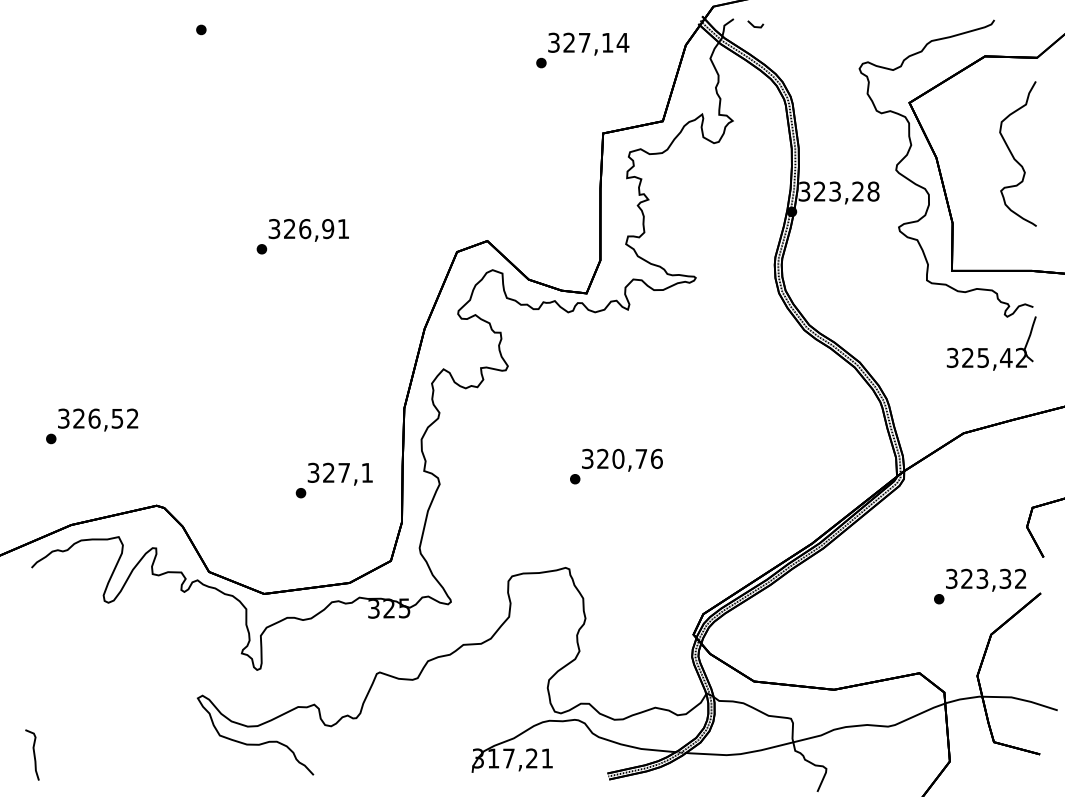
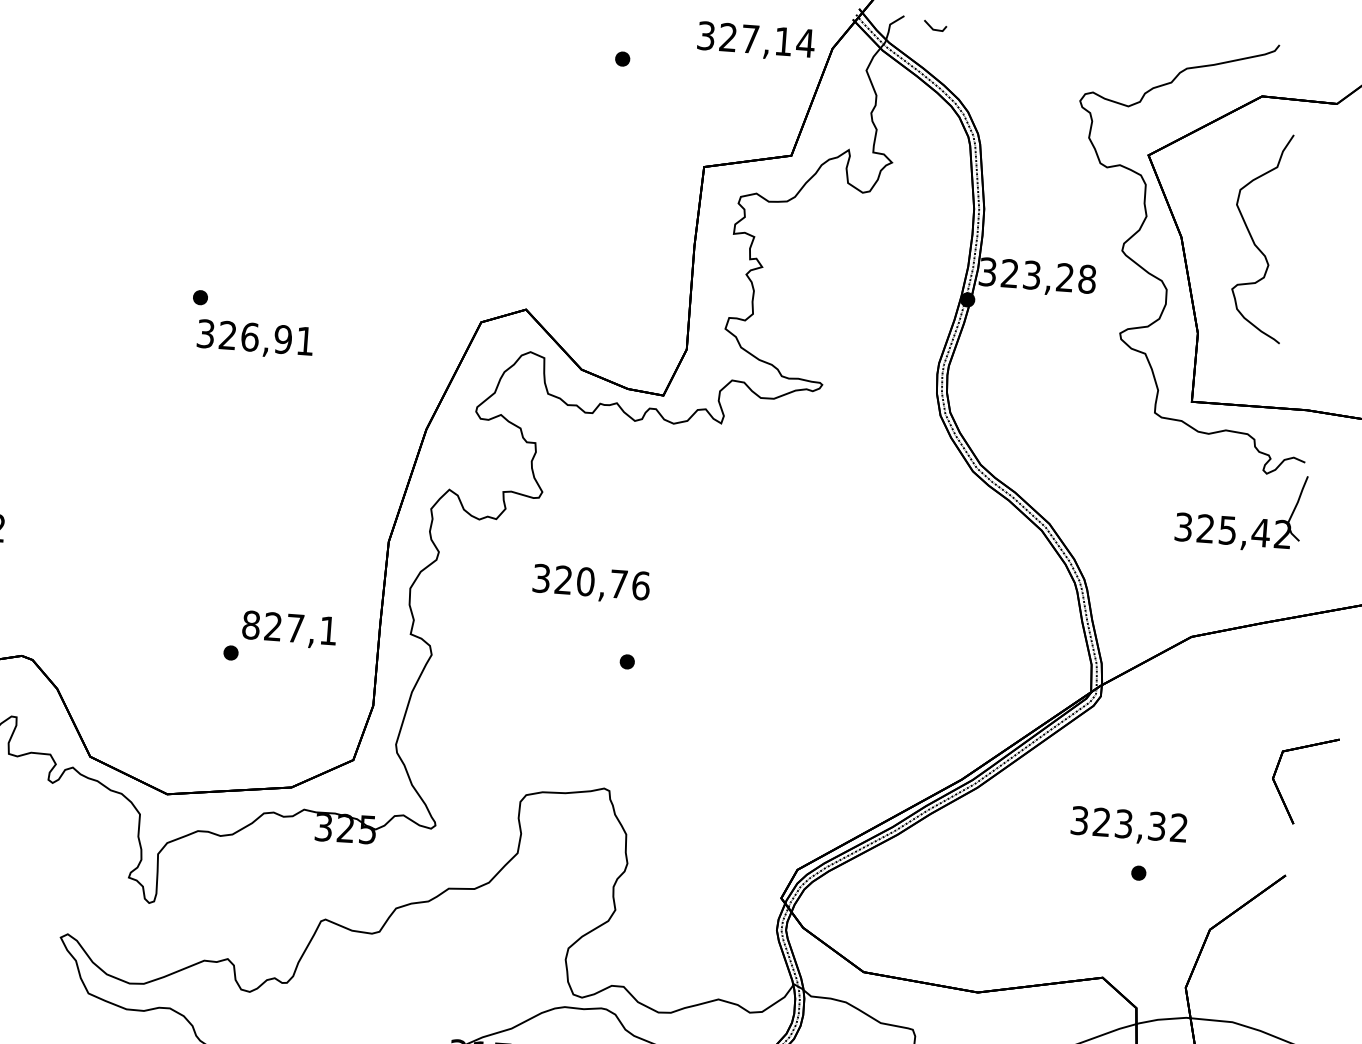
text: (588, 43) -> (755, 40), moved
part: (1017, 153) -> (1259, 236), moved
text: (308, 230) -> (254, 339), moved
text: (622, 459) -> (591, 582), moved
text: (313, 472) -> (251, 624), 327,1 -> 827,1
text: (986, 579) -> (1129, 825), moved

